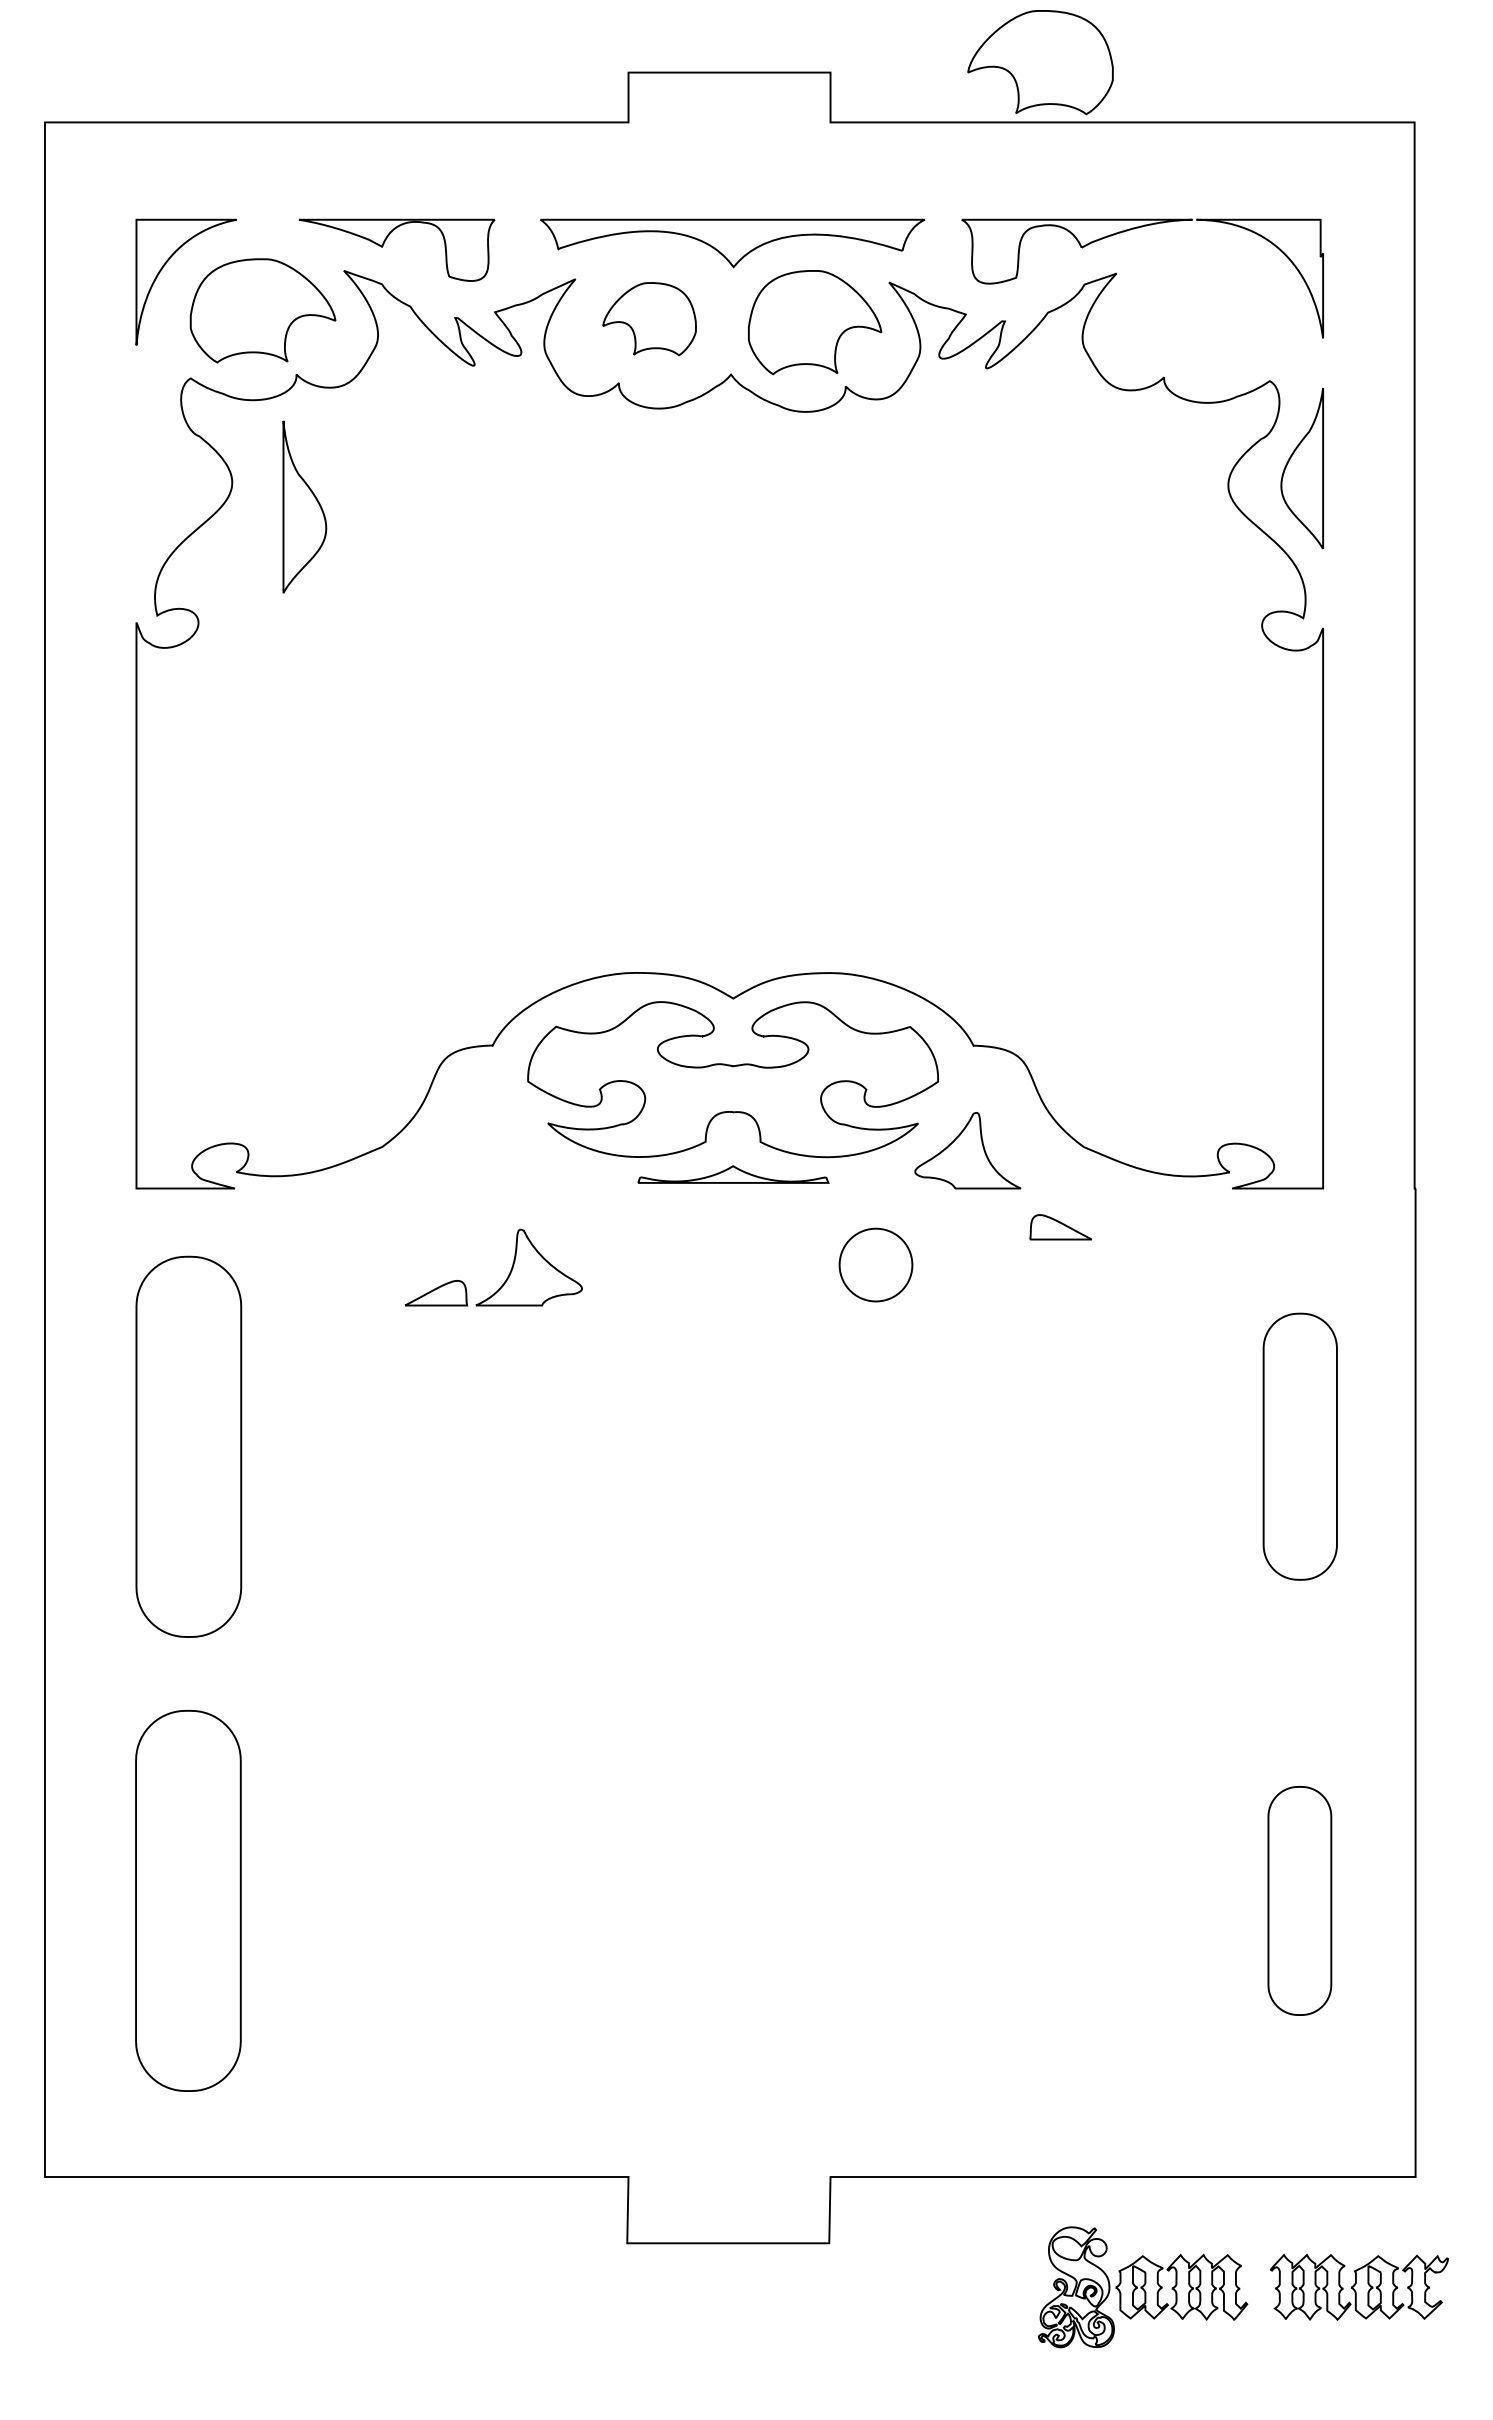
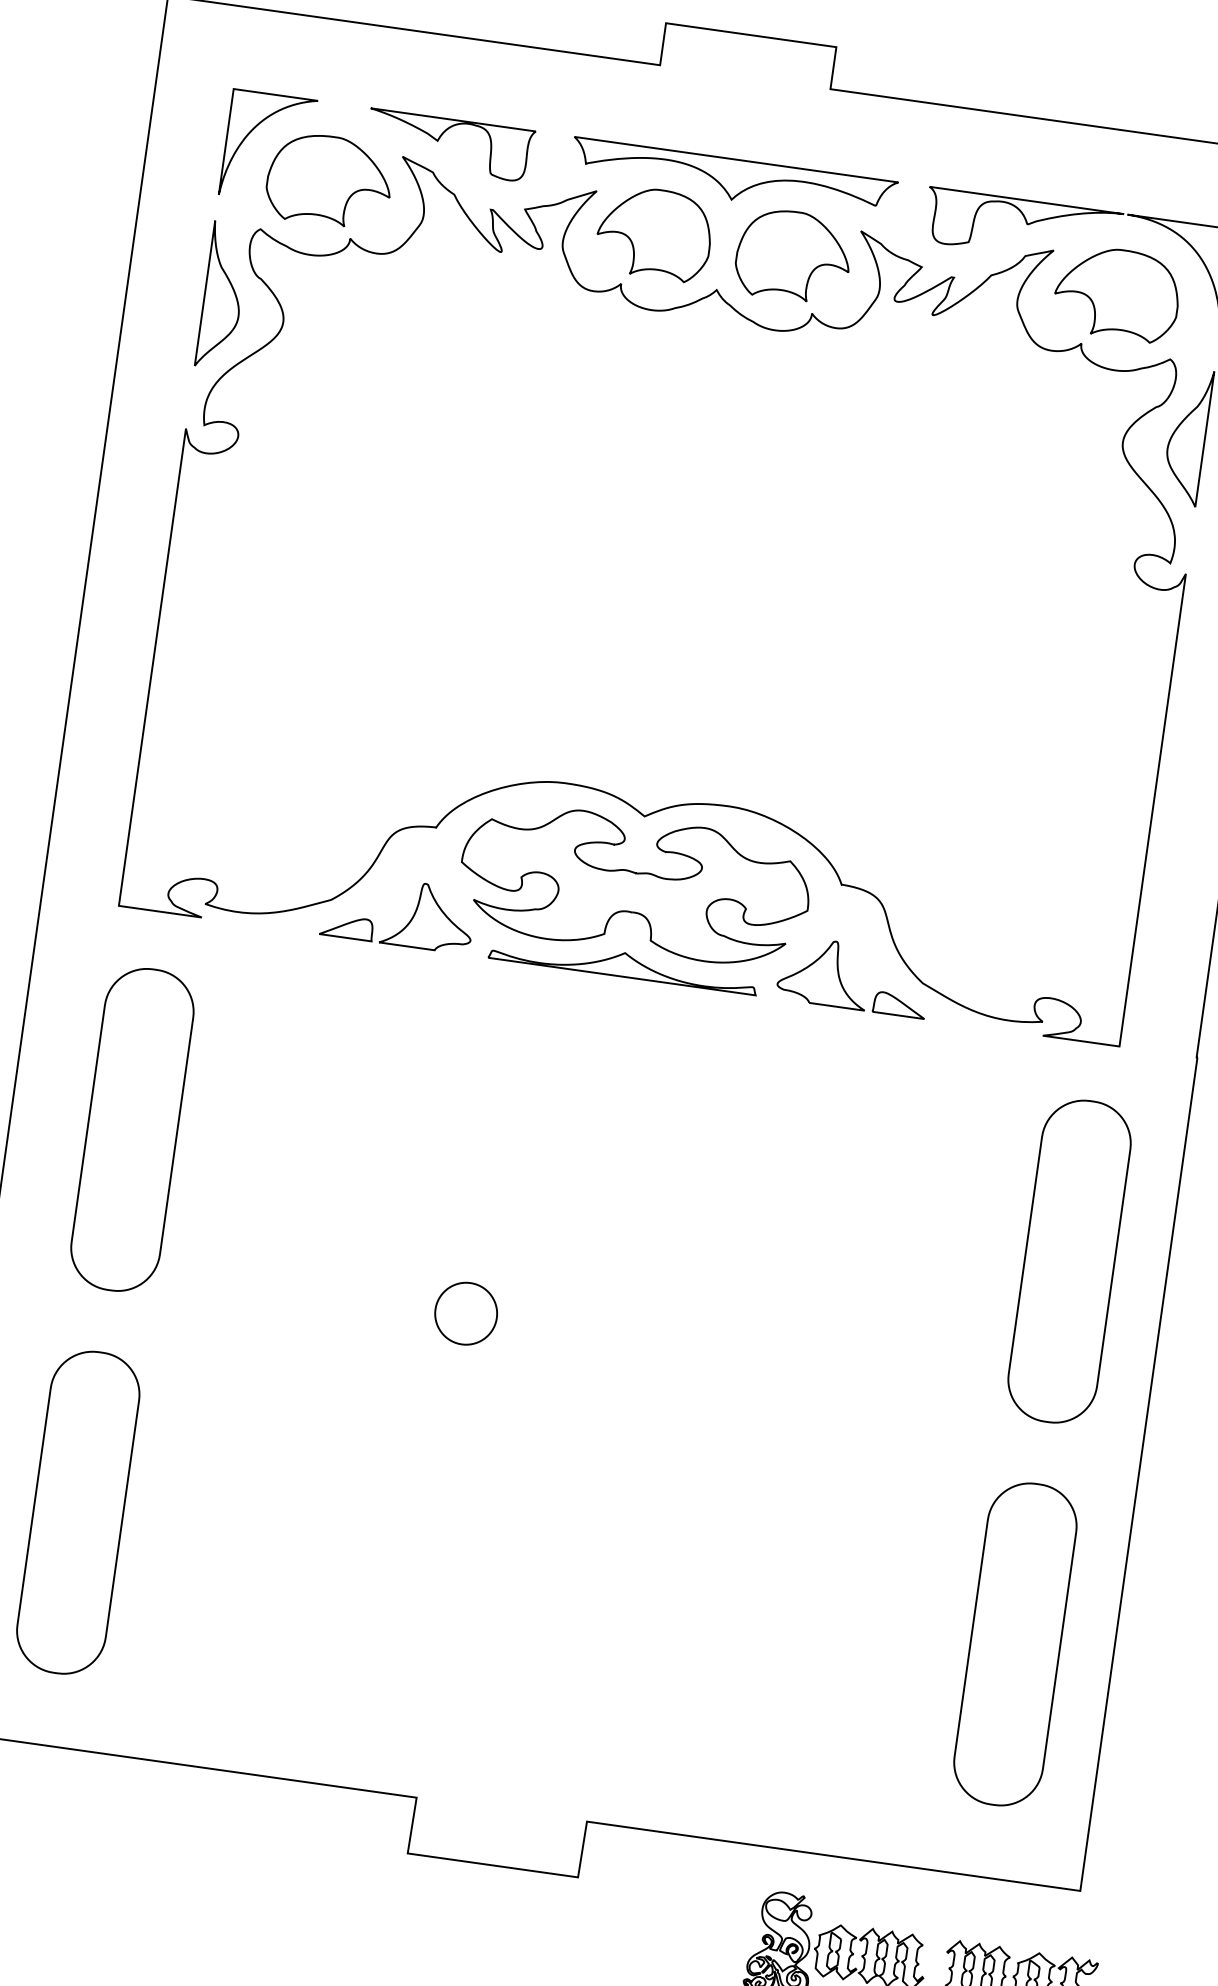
part: (1040, 62) -> (1117, 293), moved
part: (649, 318) -> (654, 233), size x1.43
part: (304, 506) -> (222, 295), moved
part: (733, 1174) -> (623, 964), size x1.67
part: (1060, 1227) -> (899, 1005), moved
part: (875, 1264) -> (465, 1313), moved
part: (508, 1274) -> (410, 920), moved
part: (1300, 1446) -> (1069, 1261), size x1.43
part: (1299, 1900) -> (1015, 1644), size x1.67

